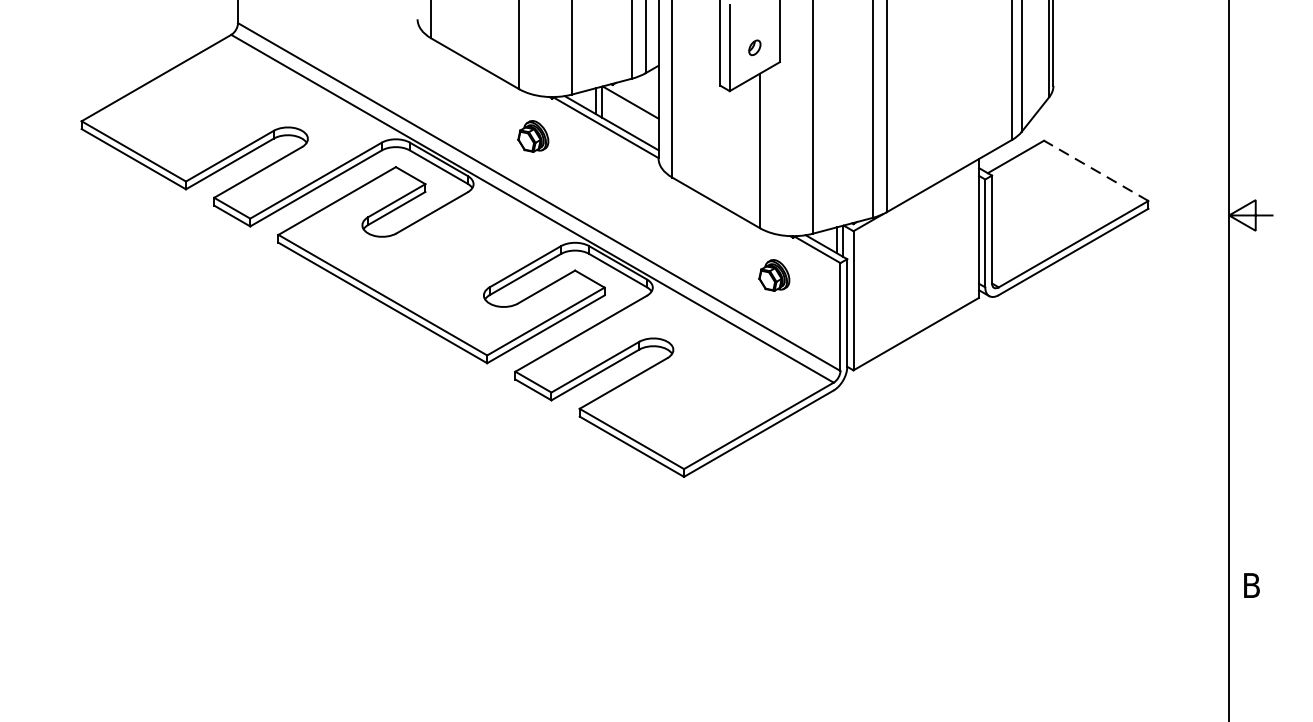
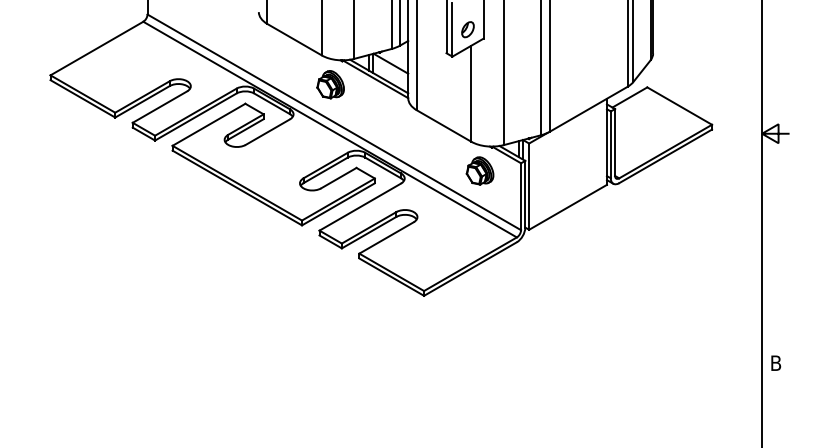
part: (754, 47) -> (467, 29), size x1.67
part: (533, 136) -> (330, 84), size x1.43
line: (1095, 169) -> (679, 105), dashed -> solid
part: (773, 274) -> (479, 170), size x1.43

